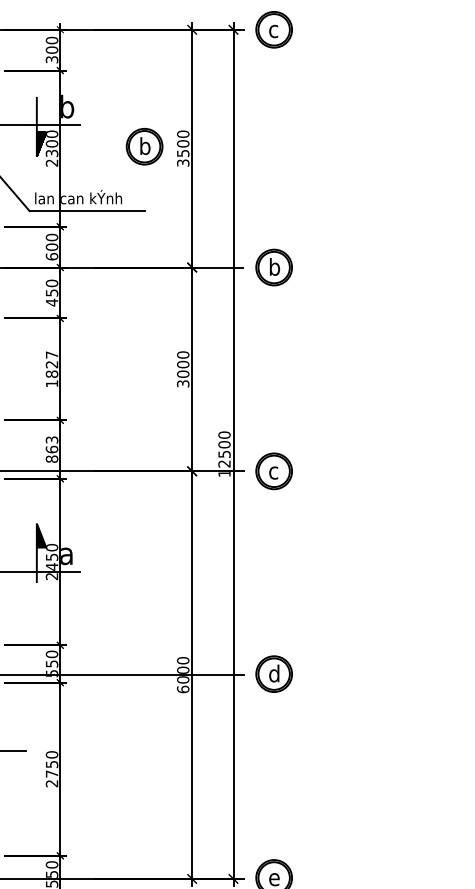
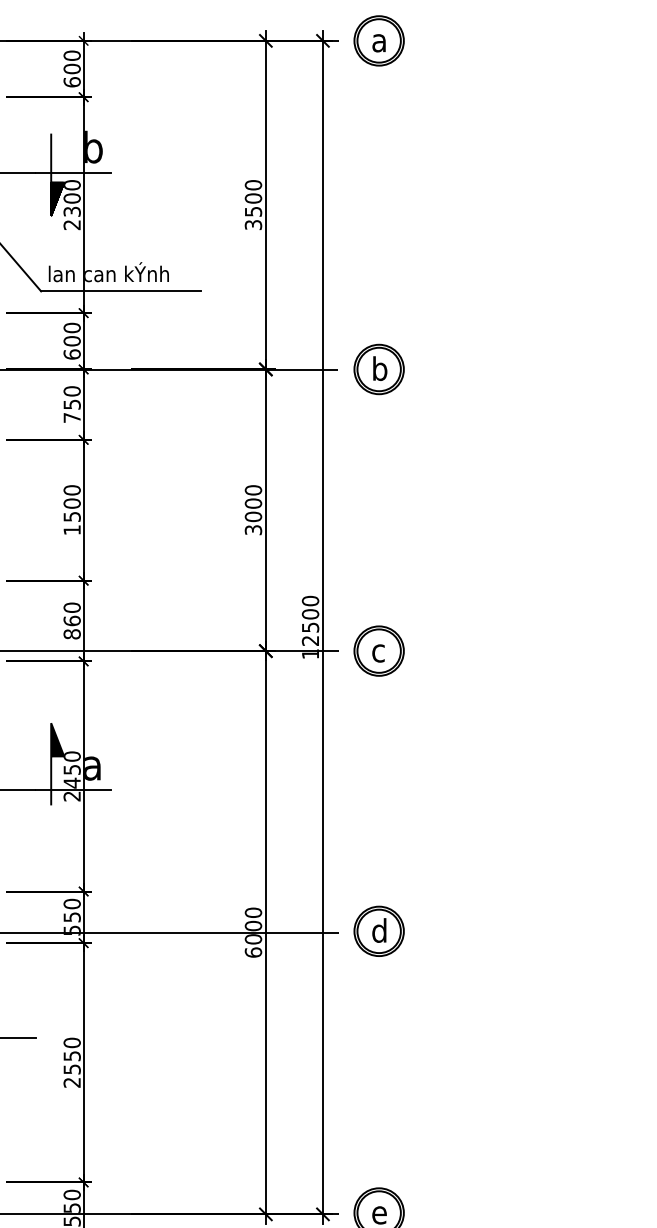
text: (273, 31) -> (378, 43), c -> a
text: (51, 59) -> (71, 82), 300 -> 600
part: (144, 146) -> (199, 202), removed
text: (51, 302) -> (71, 417), 450 -> 750
text: (51, 364) -> (71, 503), 1827 -> 1500
text: (51, 439) -> (71, 607), 863 -> 860
text: (51, 774) -> (71, 1069), 2750 -> 2550

